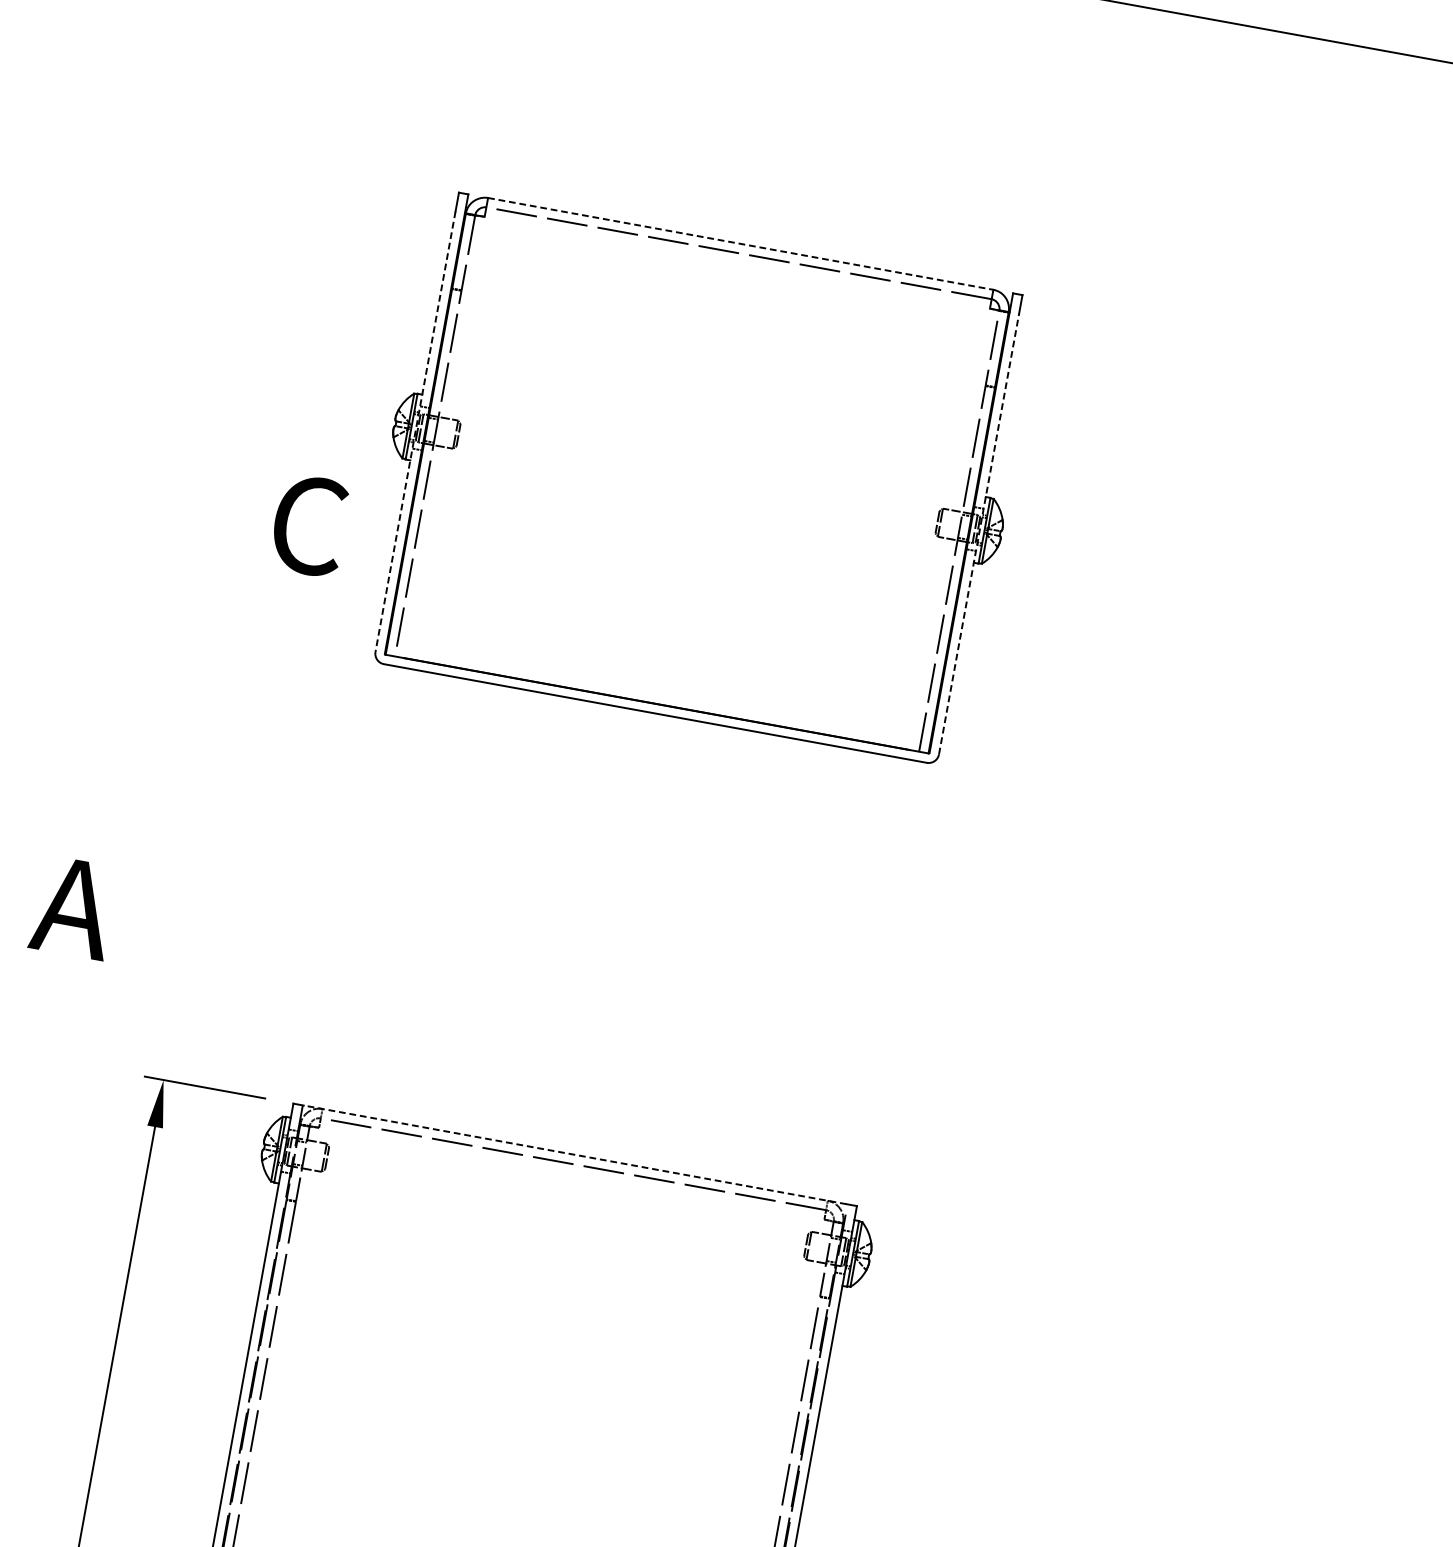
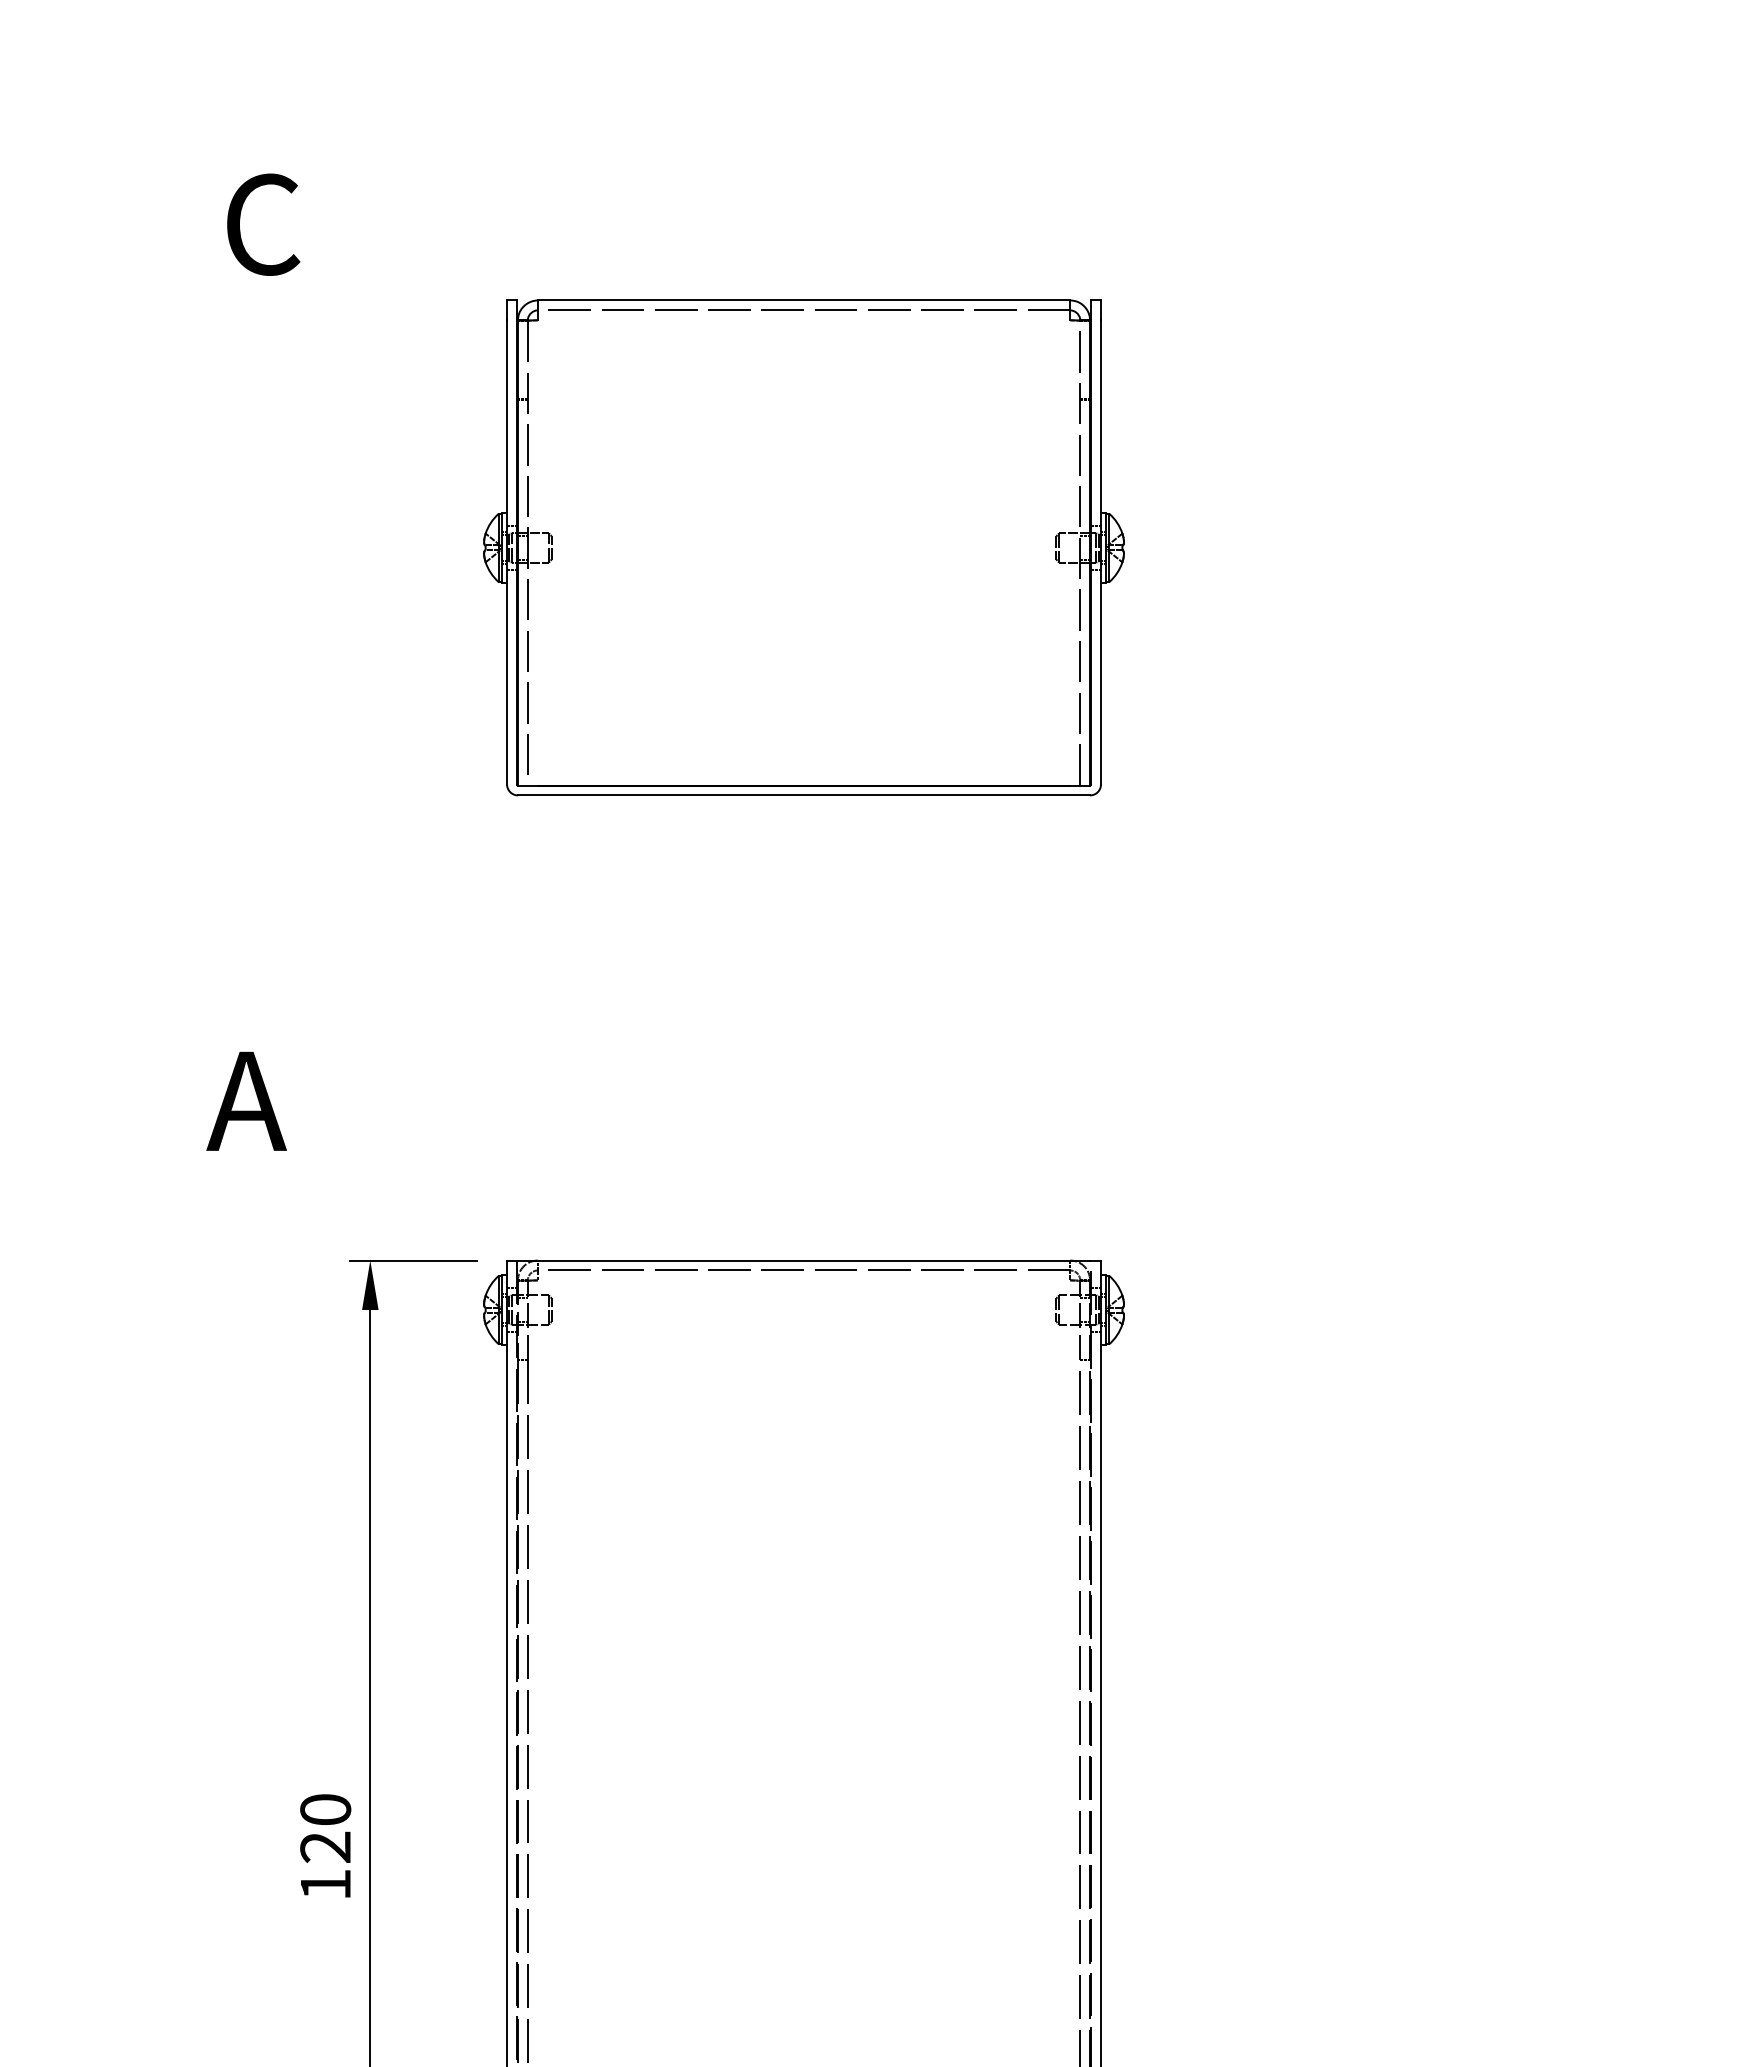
line: (741, 243) -> (804, 300), dashed -> solid
line: (415, 431) -> (507, 552), dashed -> solid
text: (309, 525) -> (263, 224), moved
line: (978, 533) -> (1100, 551), dashed -> solid
line: (574, 1154) -> (803, 1260), dashed -> solid

